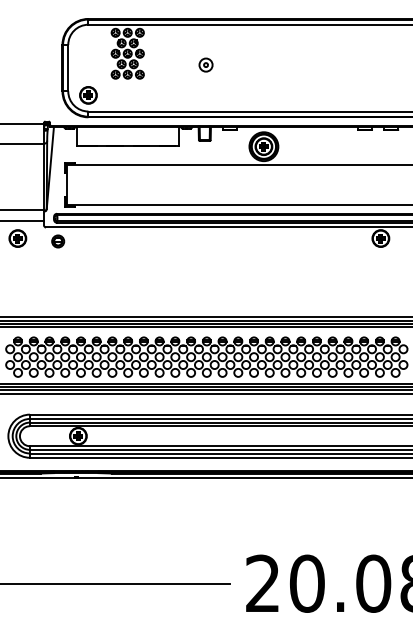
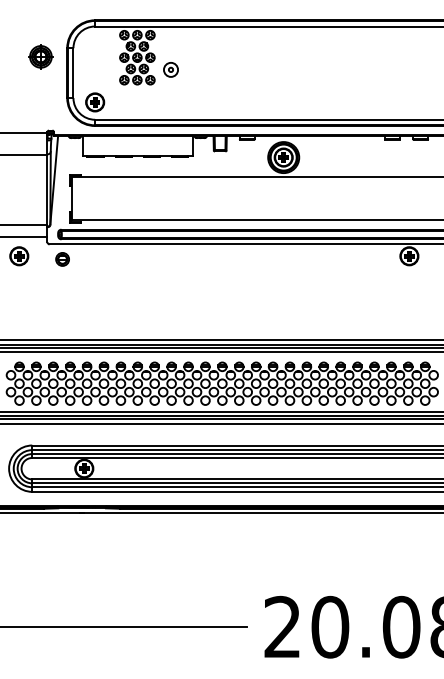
part: (37, 52) -> (40, 56), added
part: (205, 64) -> (170, 69), moved

